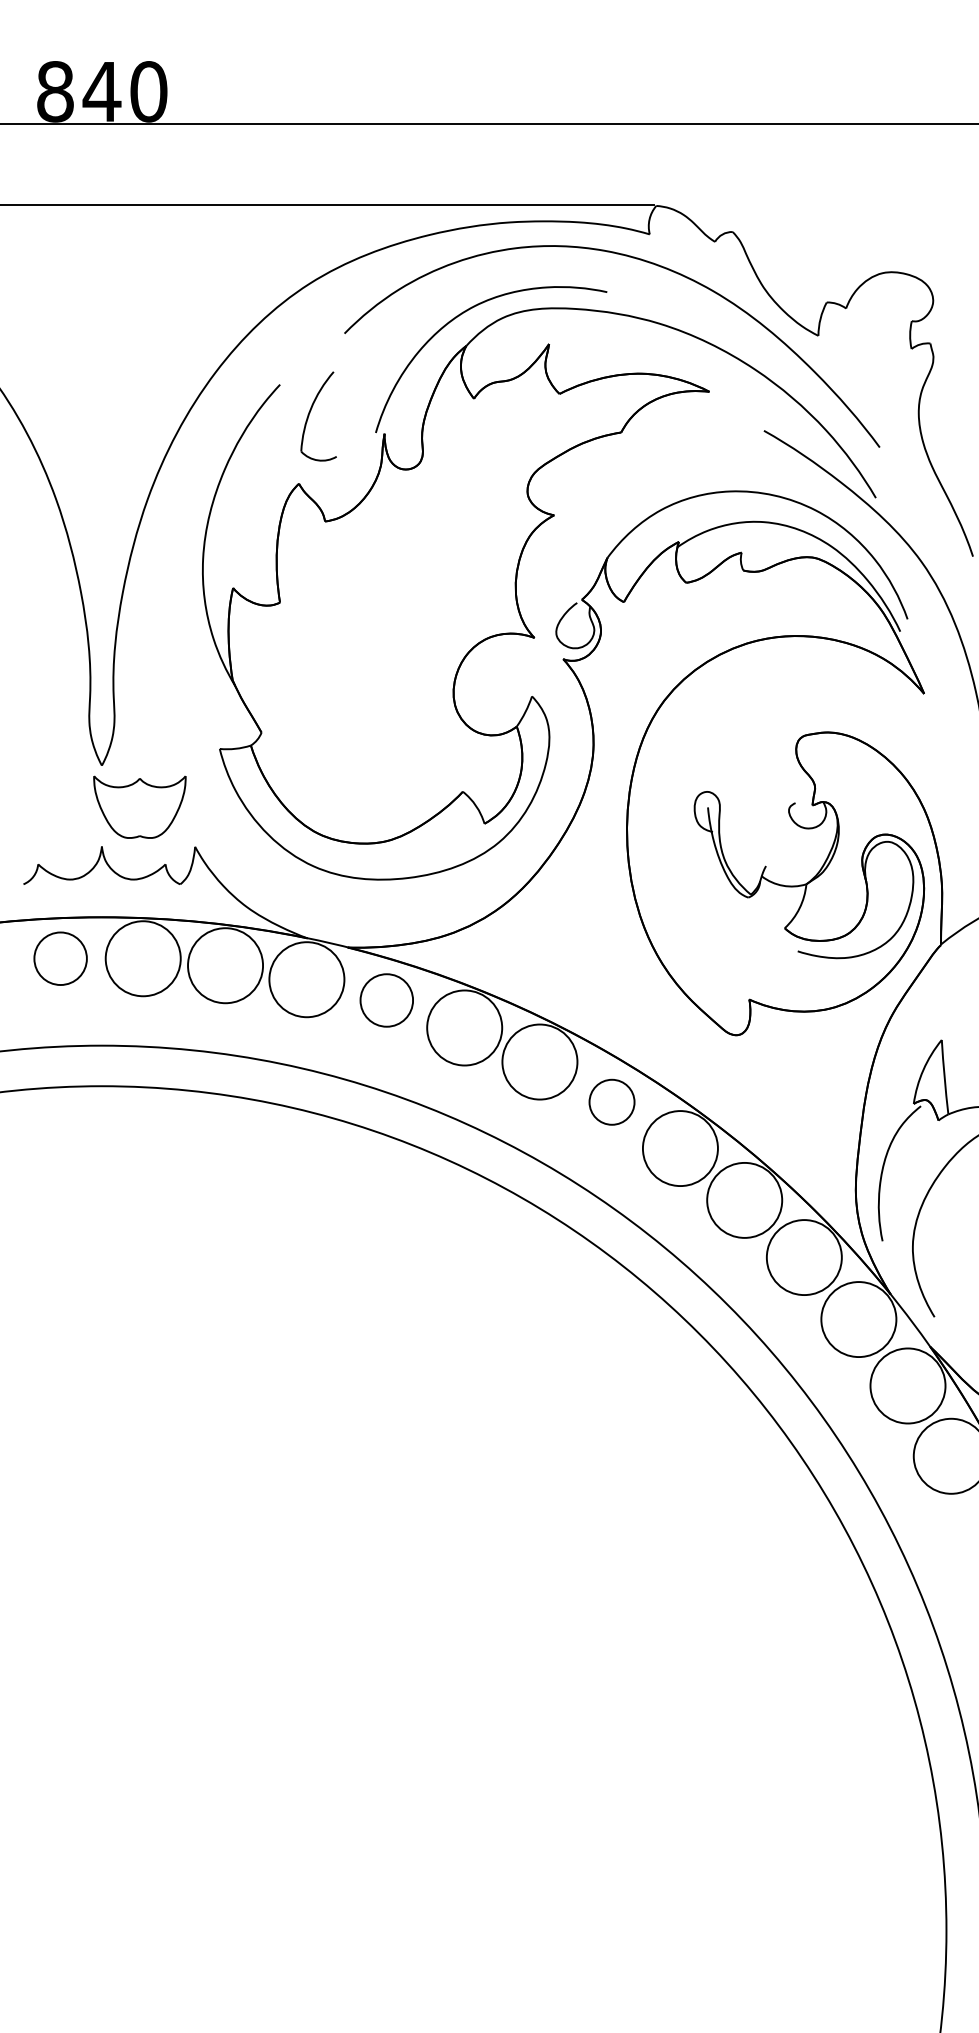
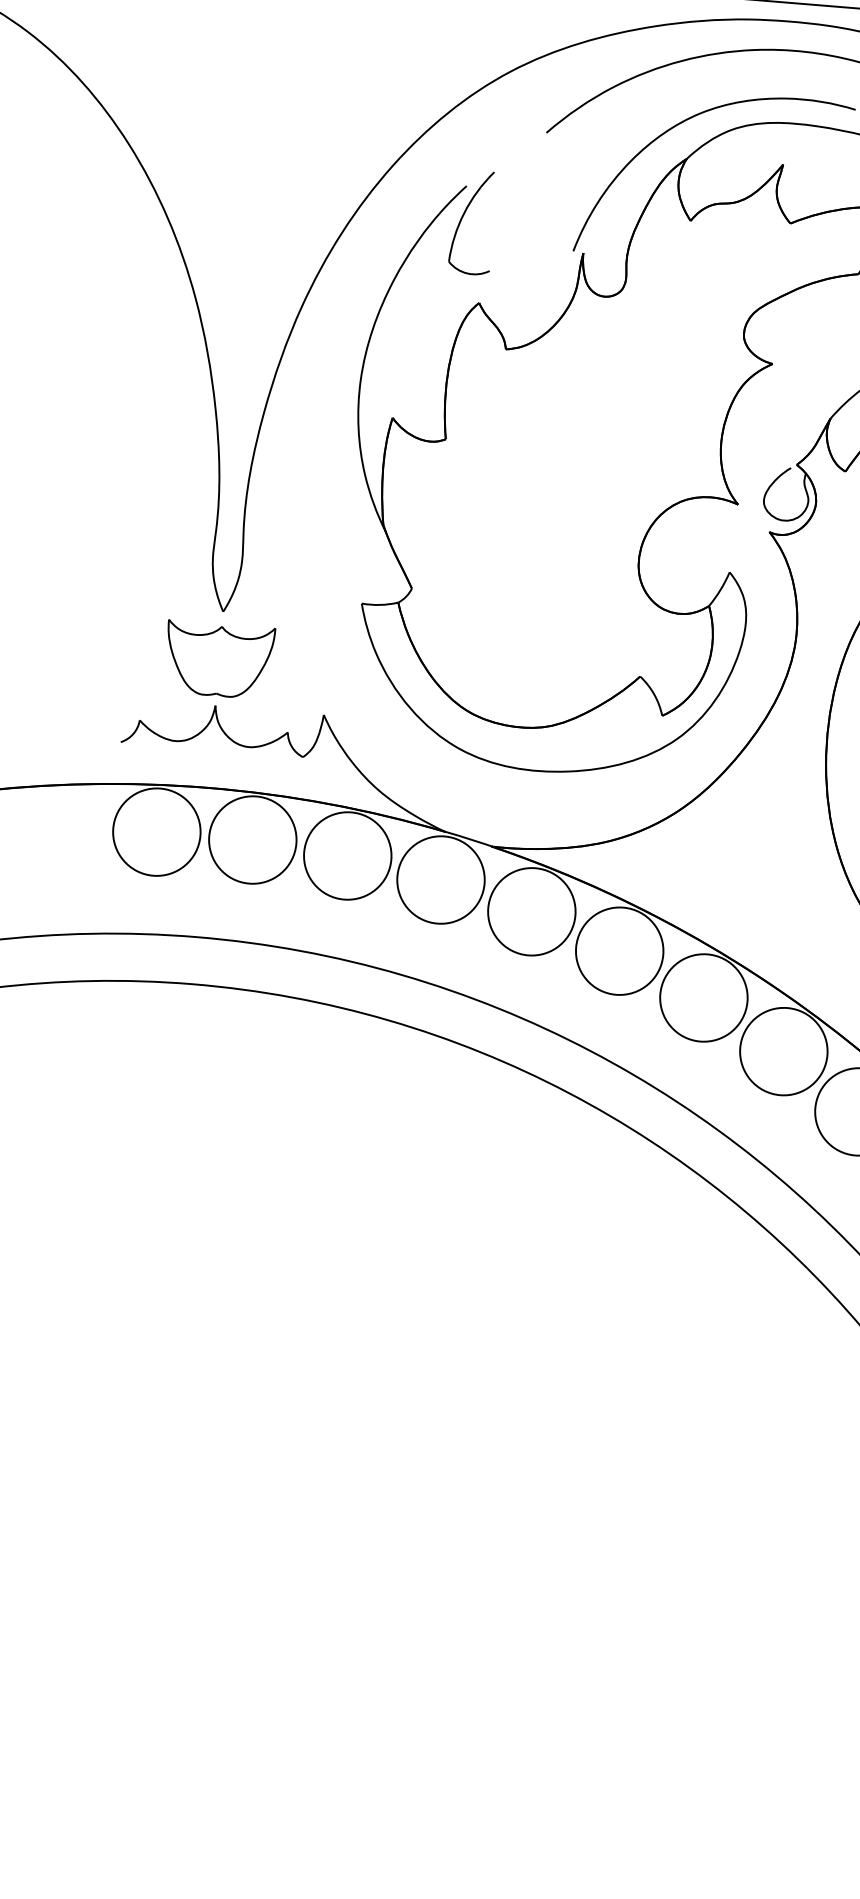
part: (310, 413) -> (463, 218), moved
part: (139, 806) -> (218, 659), moved
circle: (60, 958) -> (156, 831), size x1.43
circle: (386, 1000) -> (531, 911), size x1.43
circle: (611, 1101) -> (783, 1050), size x1.67

